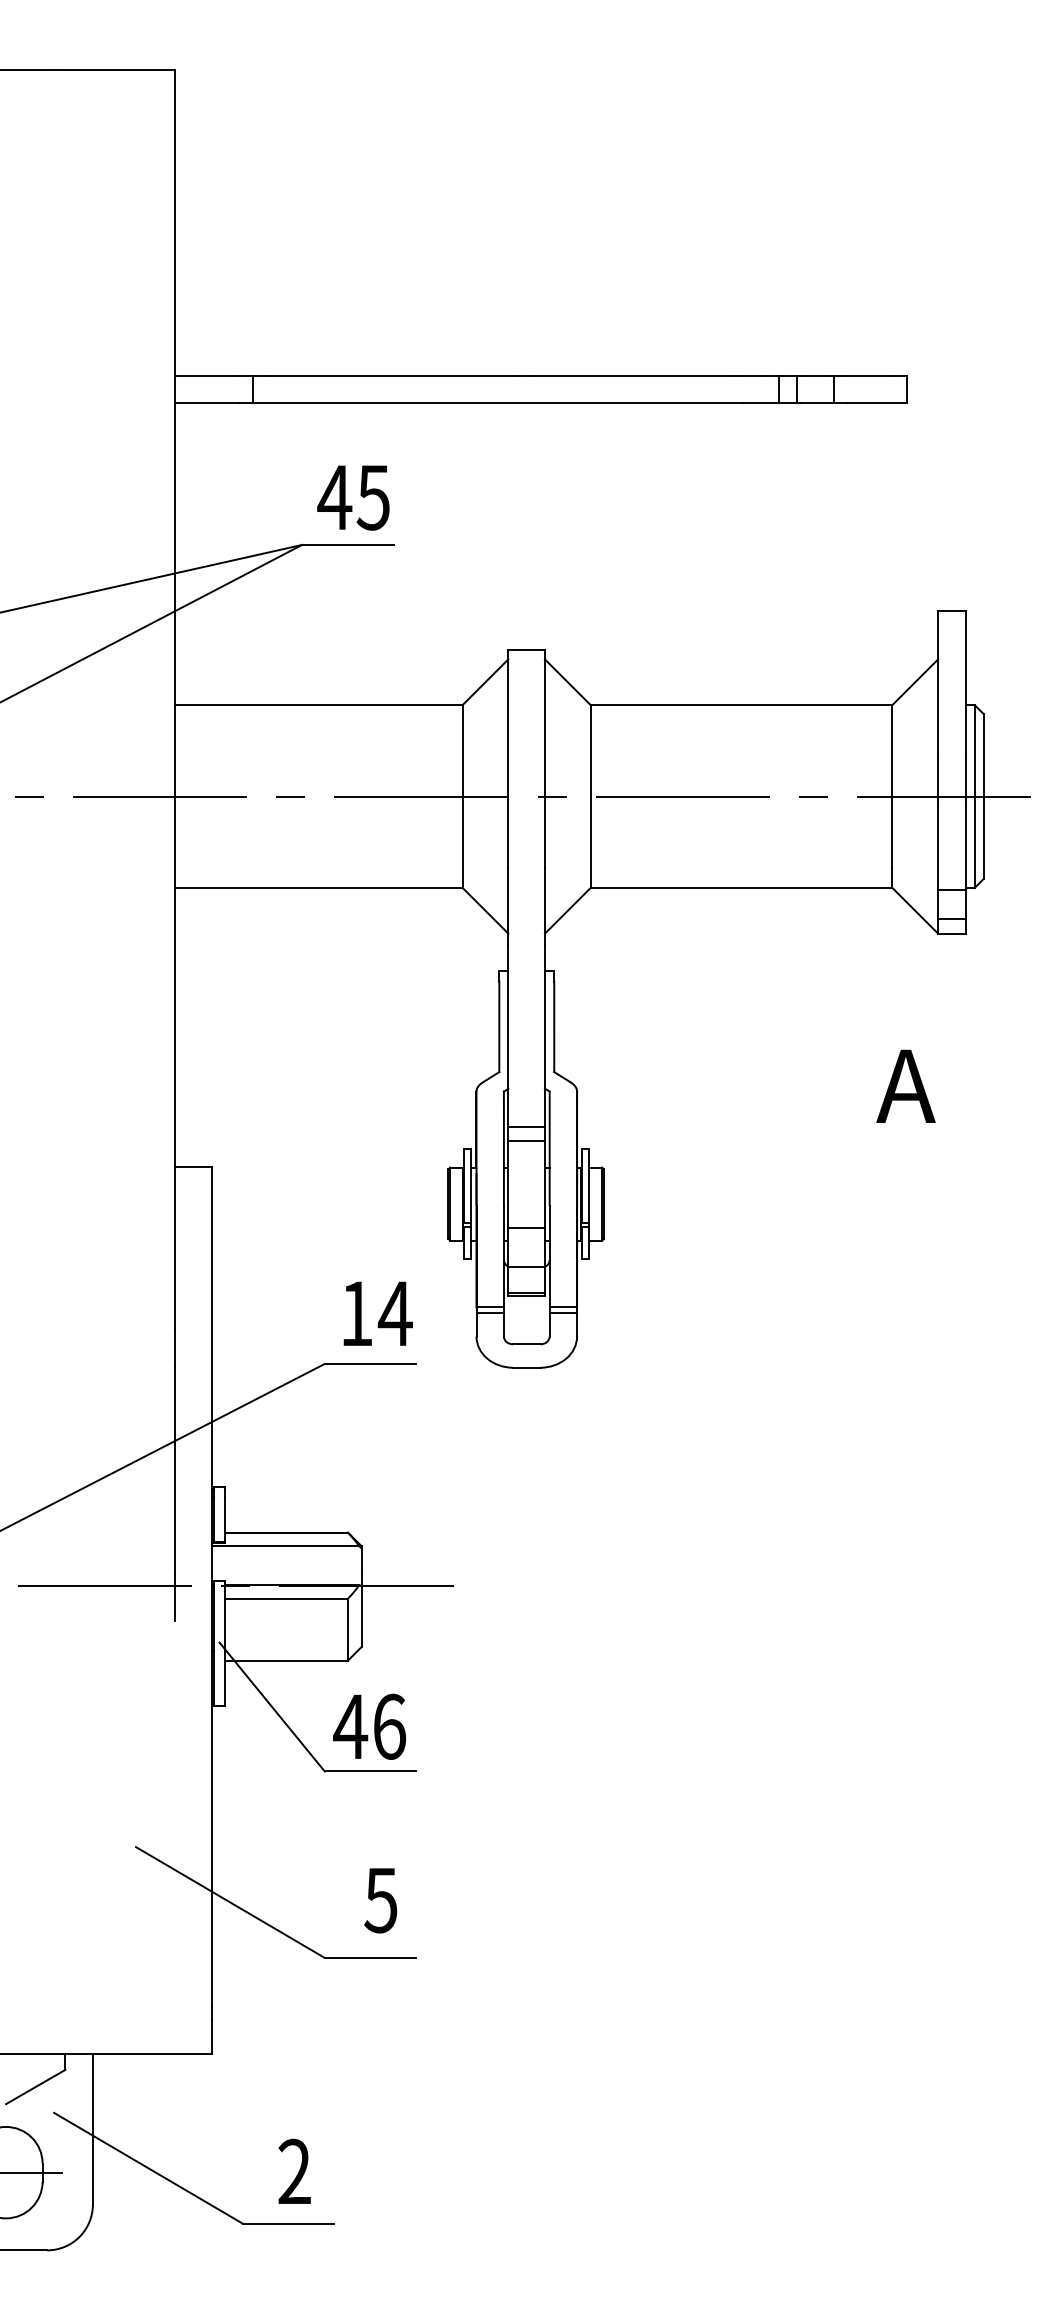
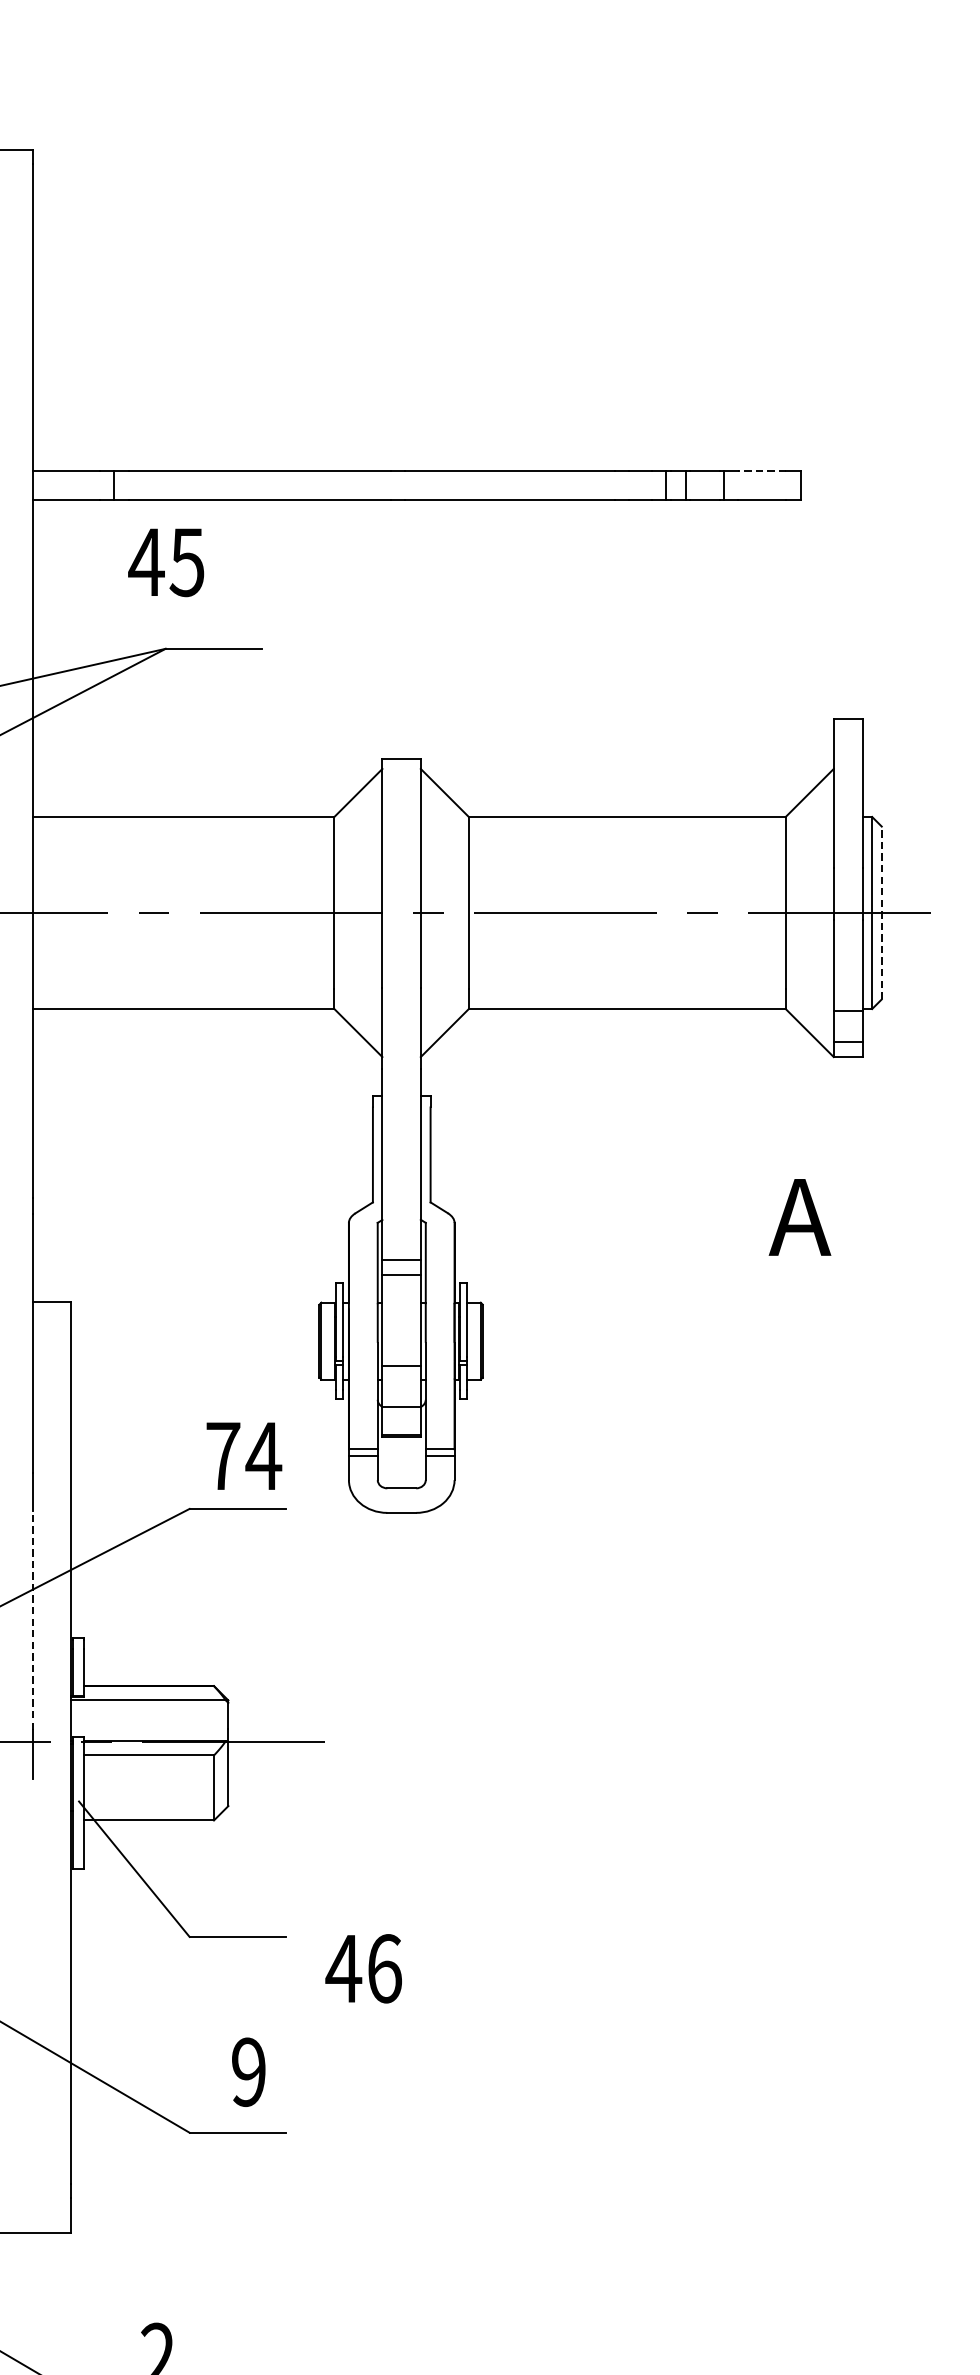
line: (870, 375) -> (762, 470), solid -> dashed
text: (353, 497) -> (166, 562), moved
line: (983, 796) -> (881, 912), solid -> dashed
text: (357, 1313) -> (223, 1455), 14 -> 74
line: (175, 1469) -> (32, 1619), solid -> dashed
text: (369, 1726) -> (363, 1968), moved
text: (380, 1900) -> (248, 2072), 5 -> 9

